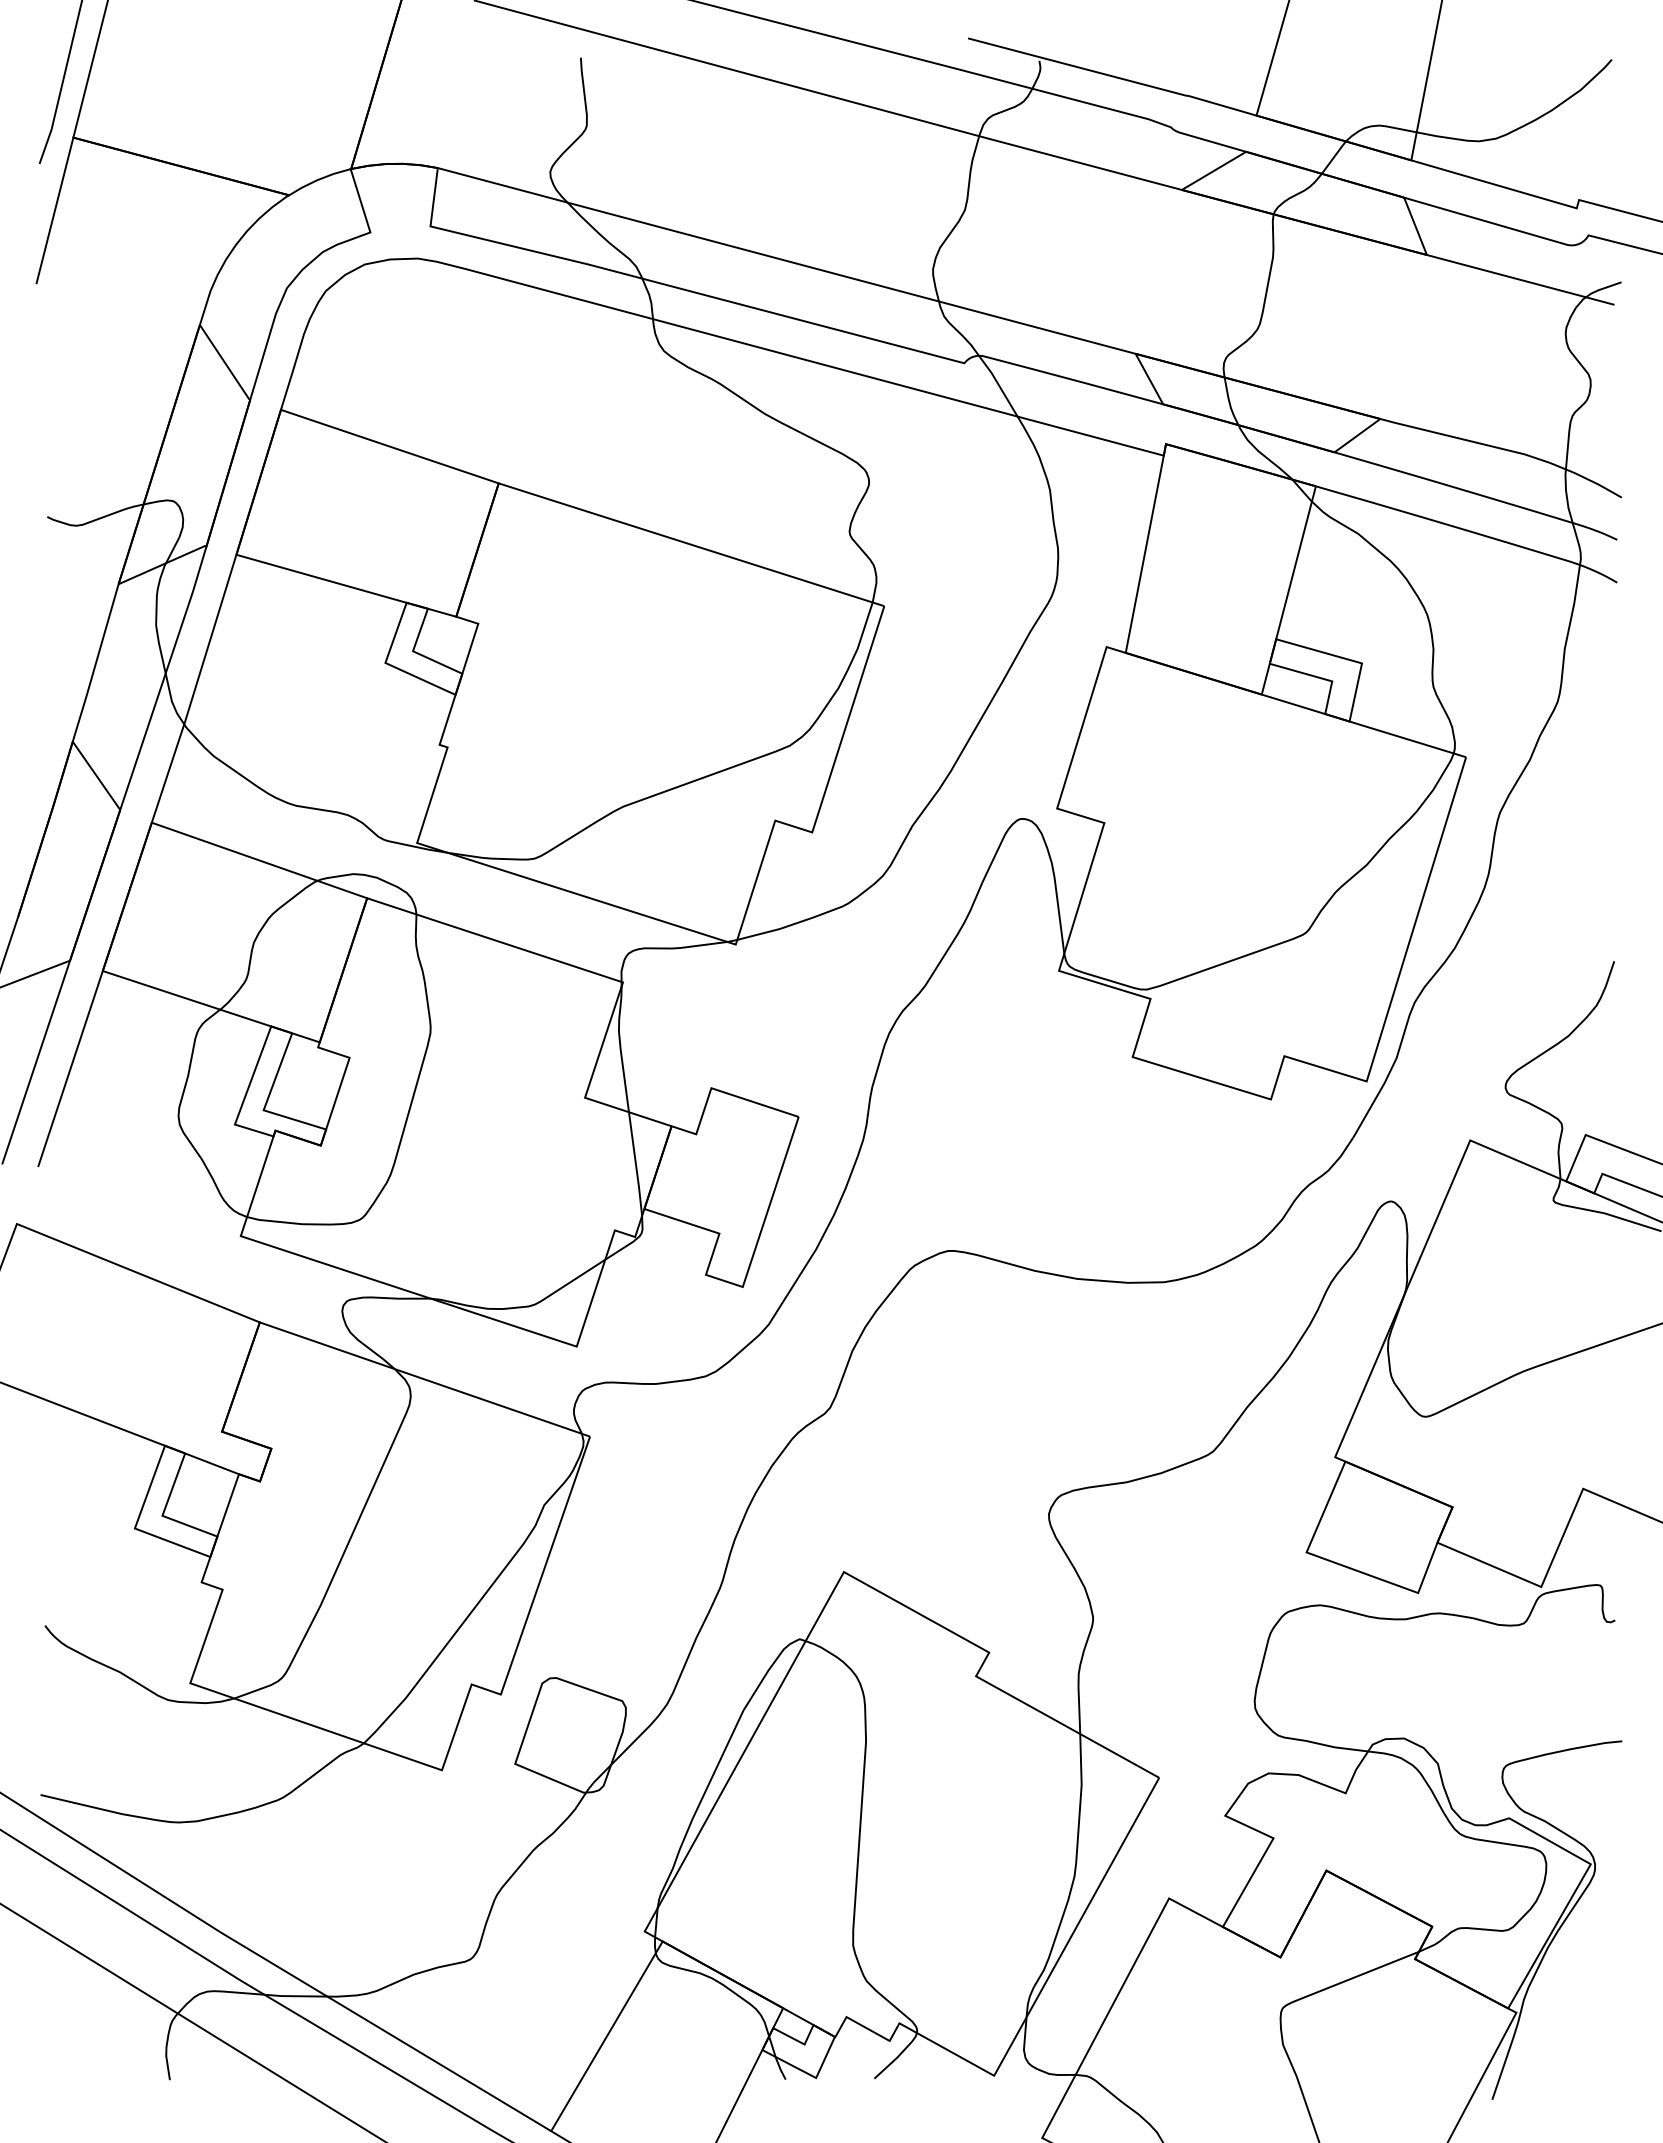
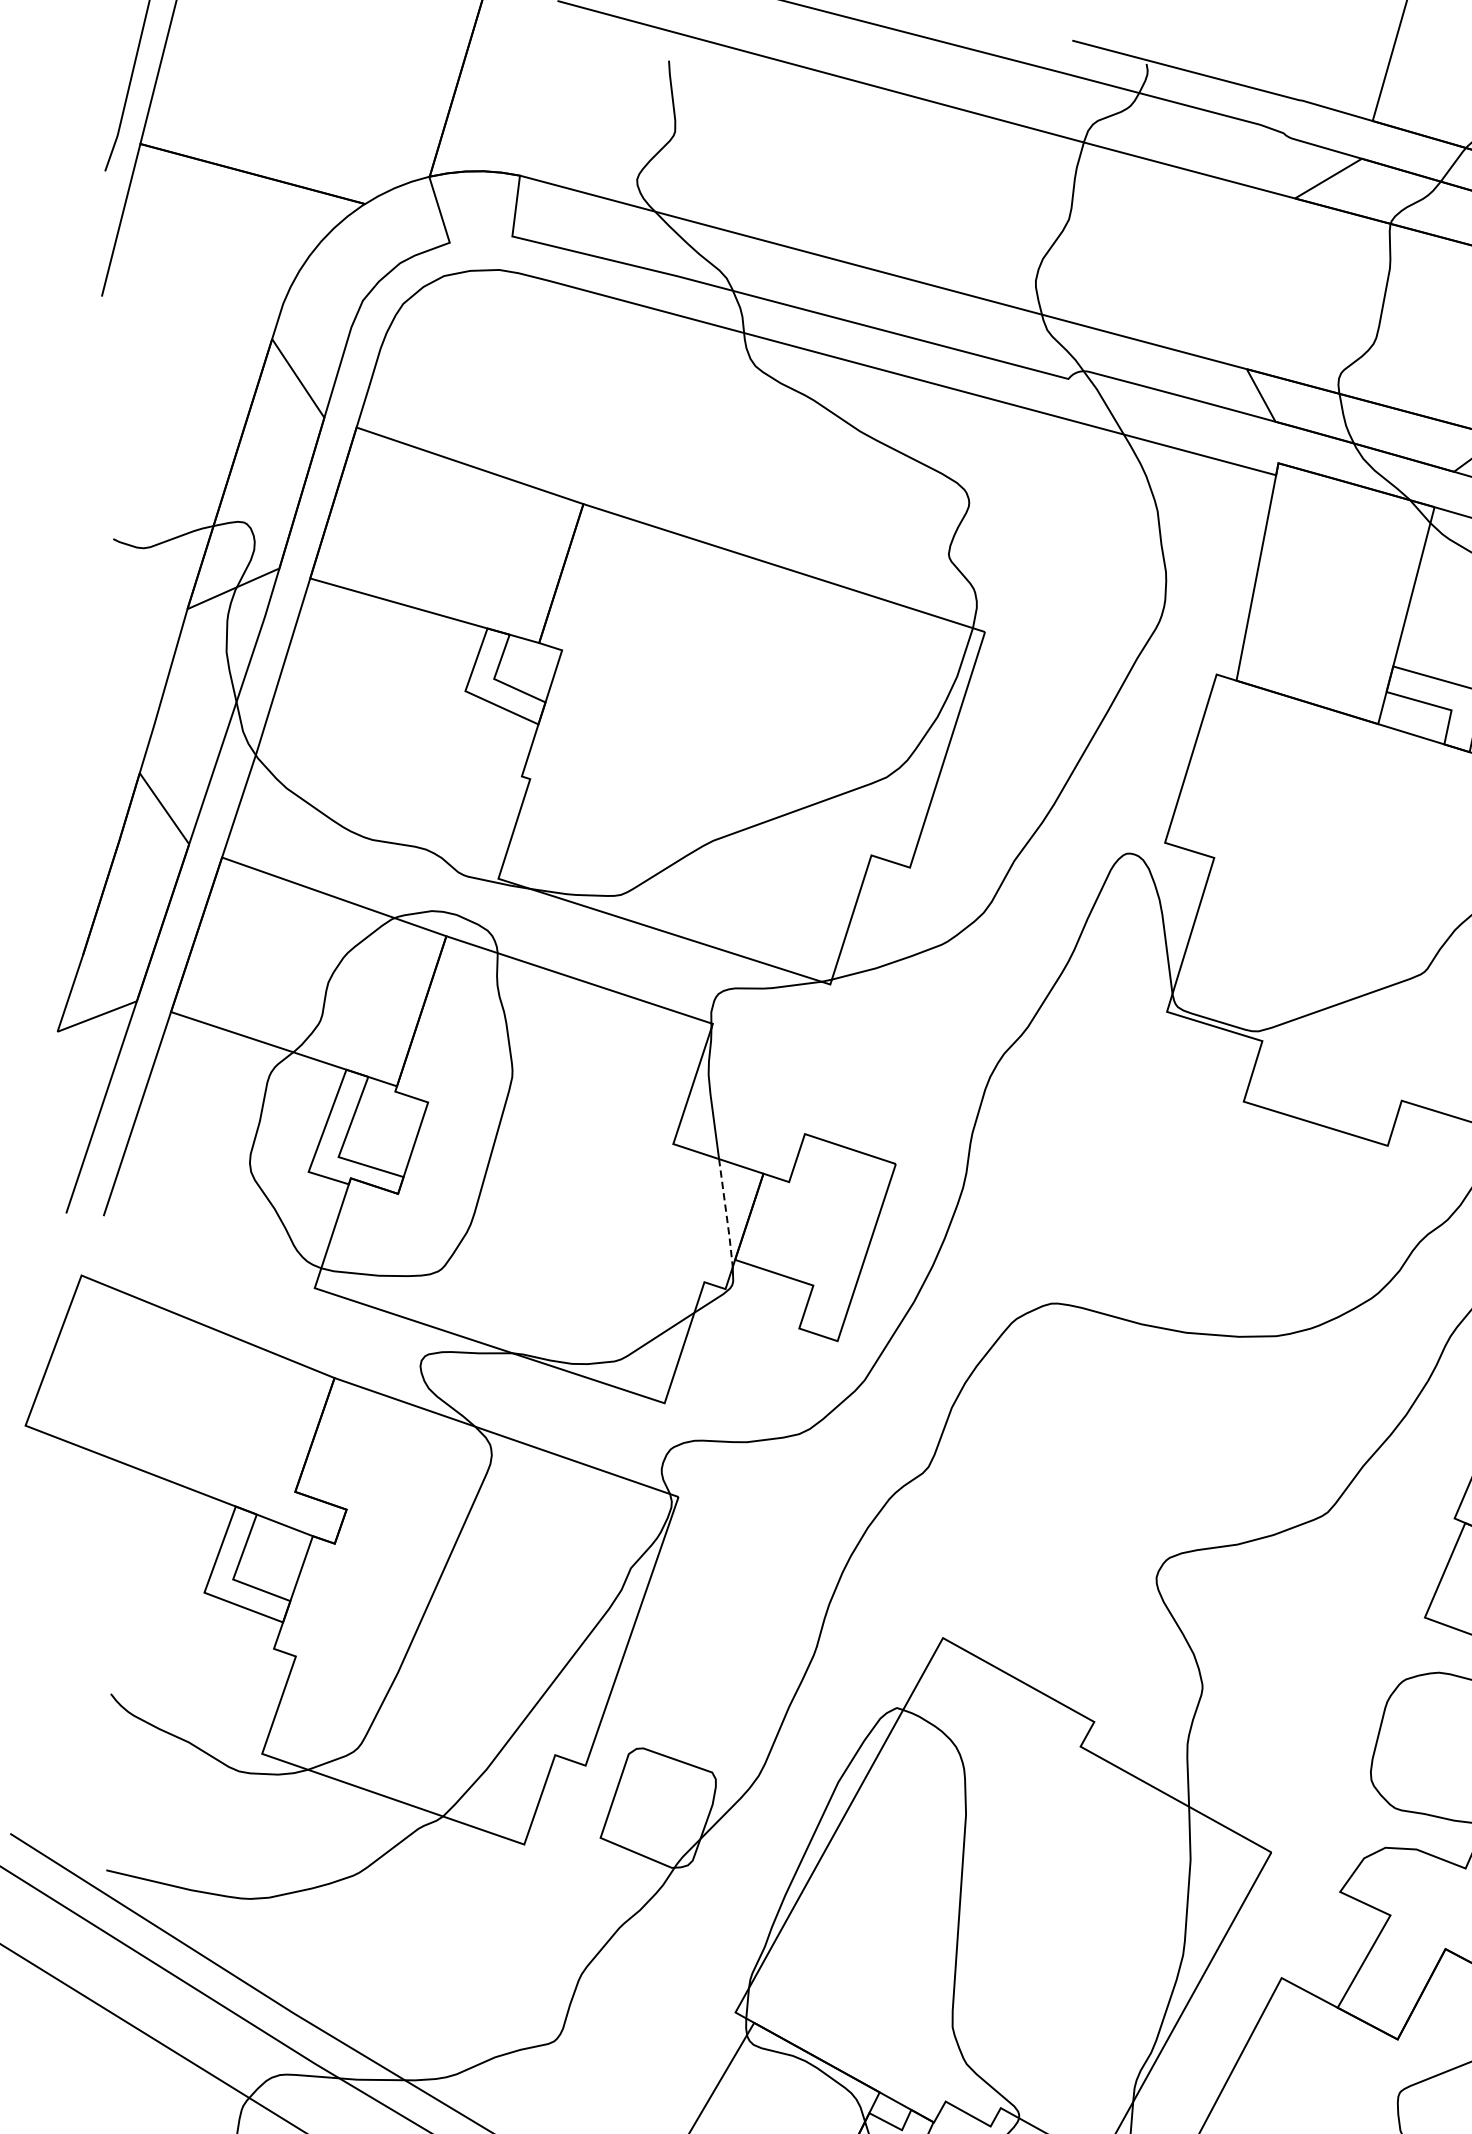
line: (636, 1165) -> (726, 1214), solid -> dashed

